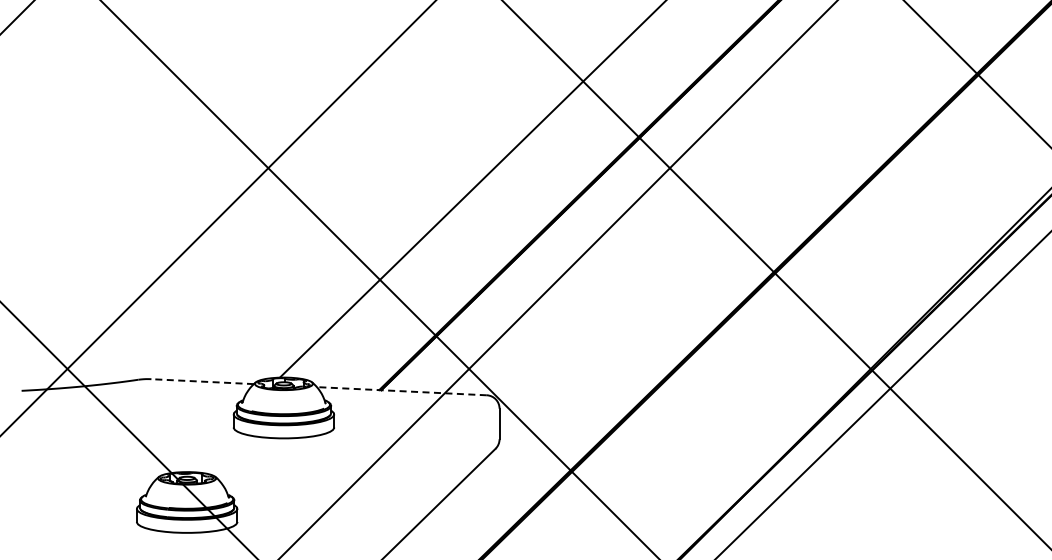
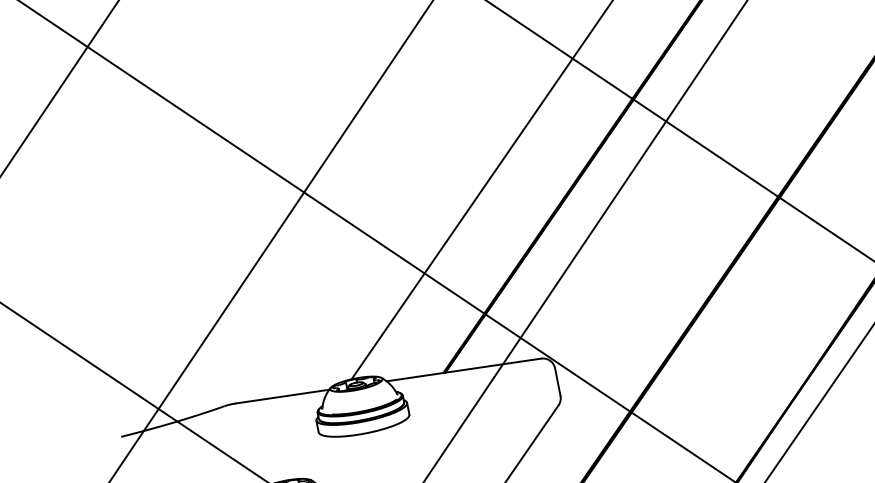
line: (202, 381) -> (282, 396), dashed -> solid
line: (401, 391) -> (463, 370), dashed -> solid

